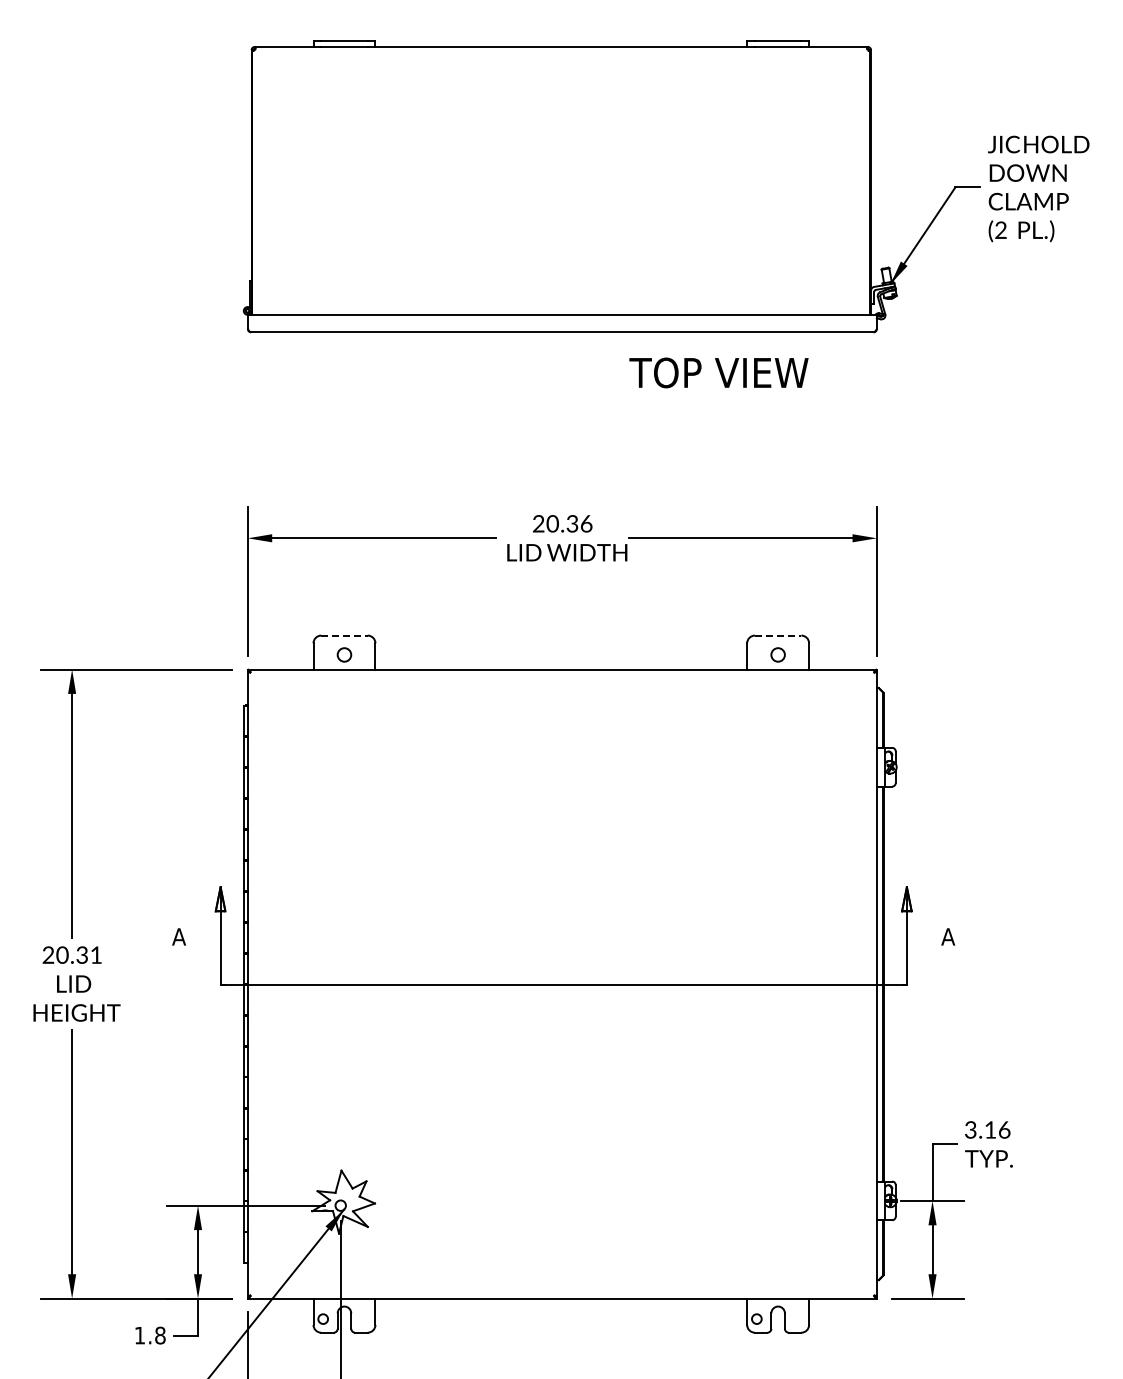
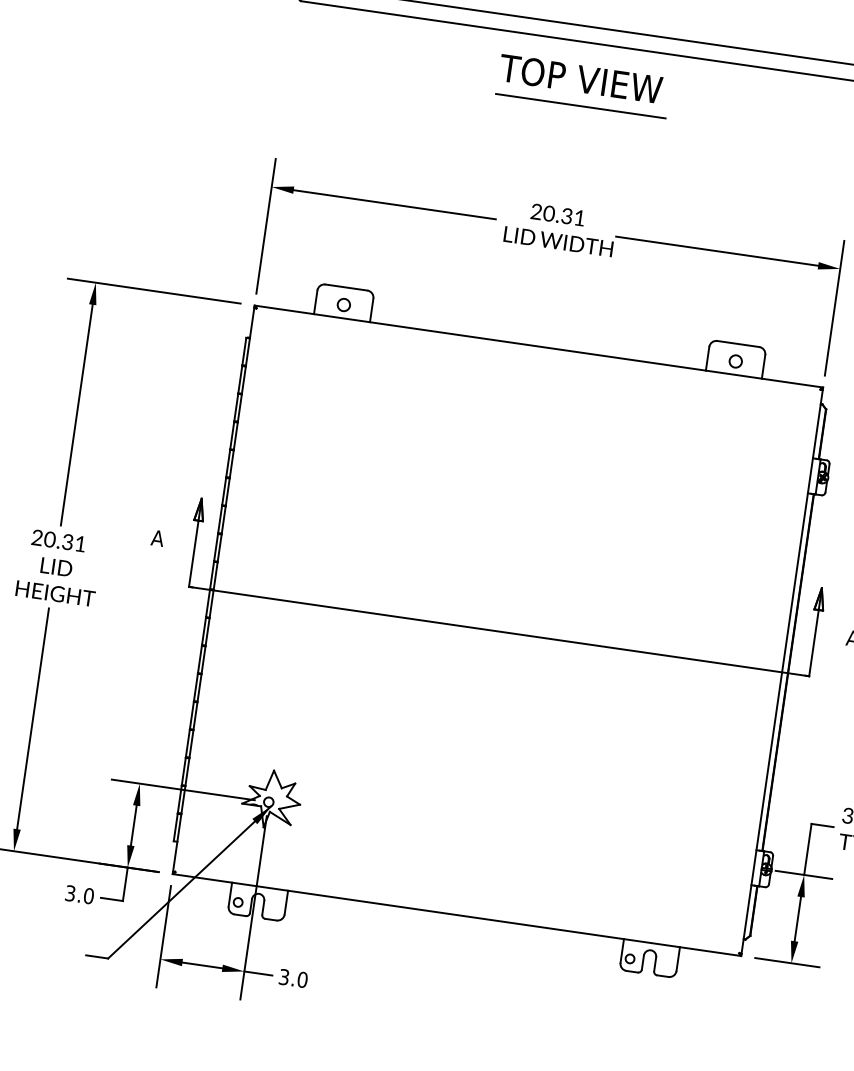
text: (718, 372) -> (580, 78), moved
line: (570, 402) -> (581, 106), added
text: (586, 523) -> (579, 217), 20.36 -> 20.31
line: (344, 635) -> (346, 287), dashed -> solid
line: (778, 635) -> (738, 343), dashed -> solid
text: (149, 1335) -> (79, 894), 1.8 -> 3.0

